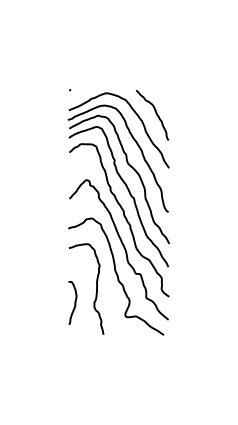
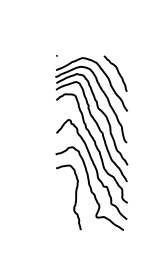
curve: (74, 302) -> (60, 207), removed

